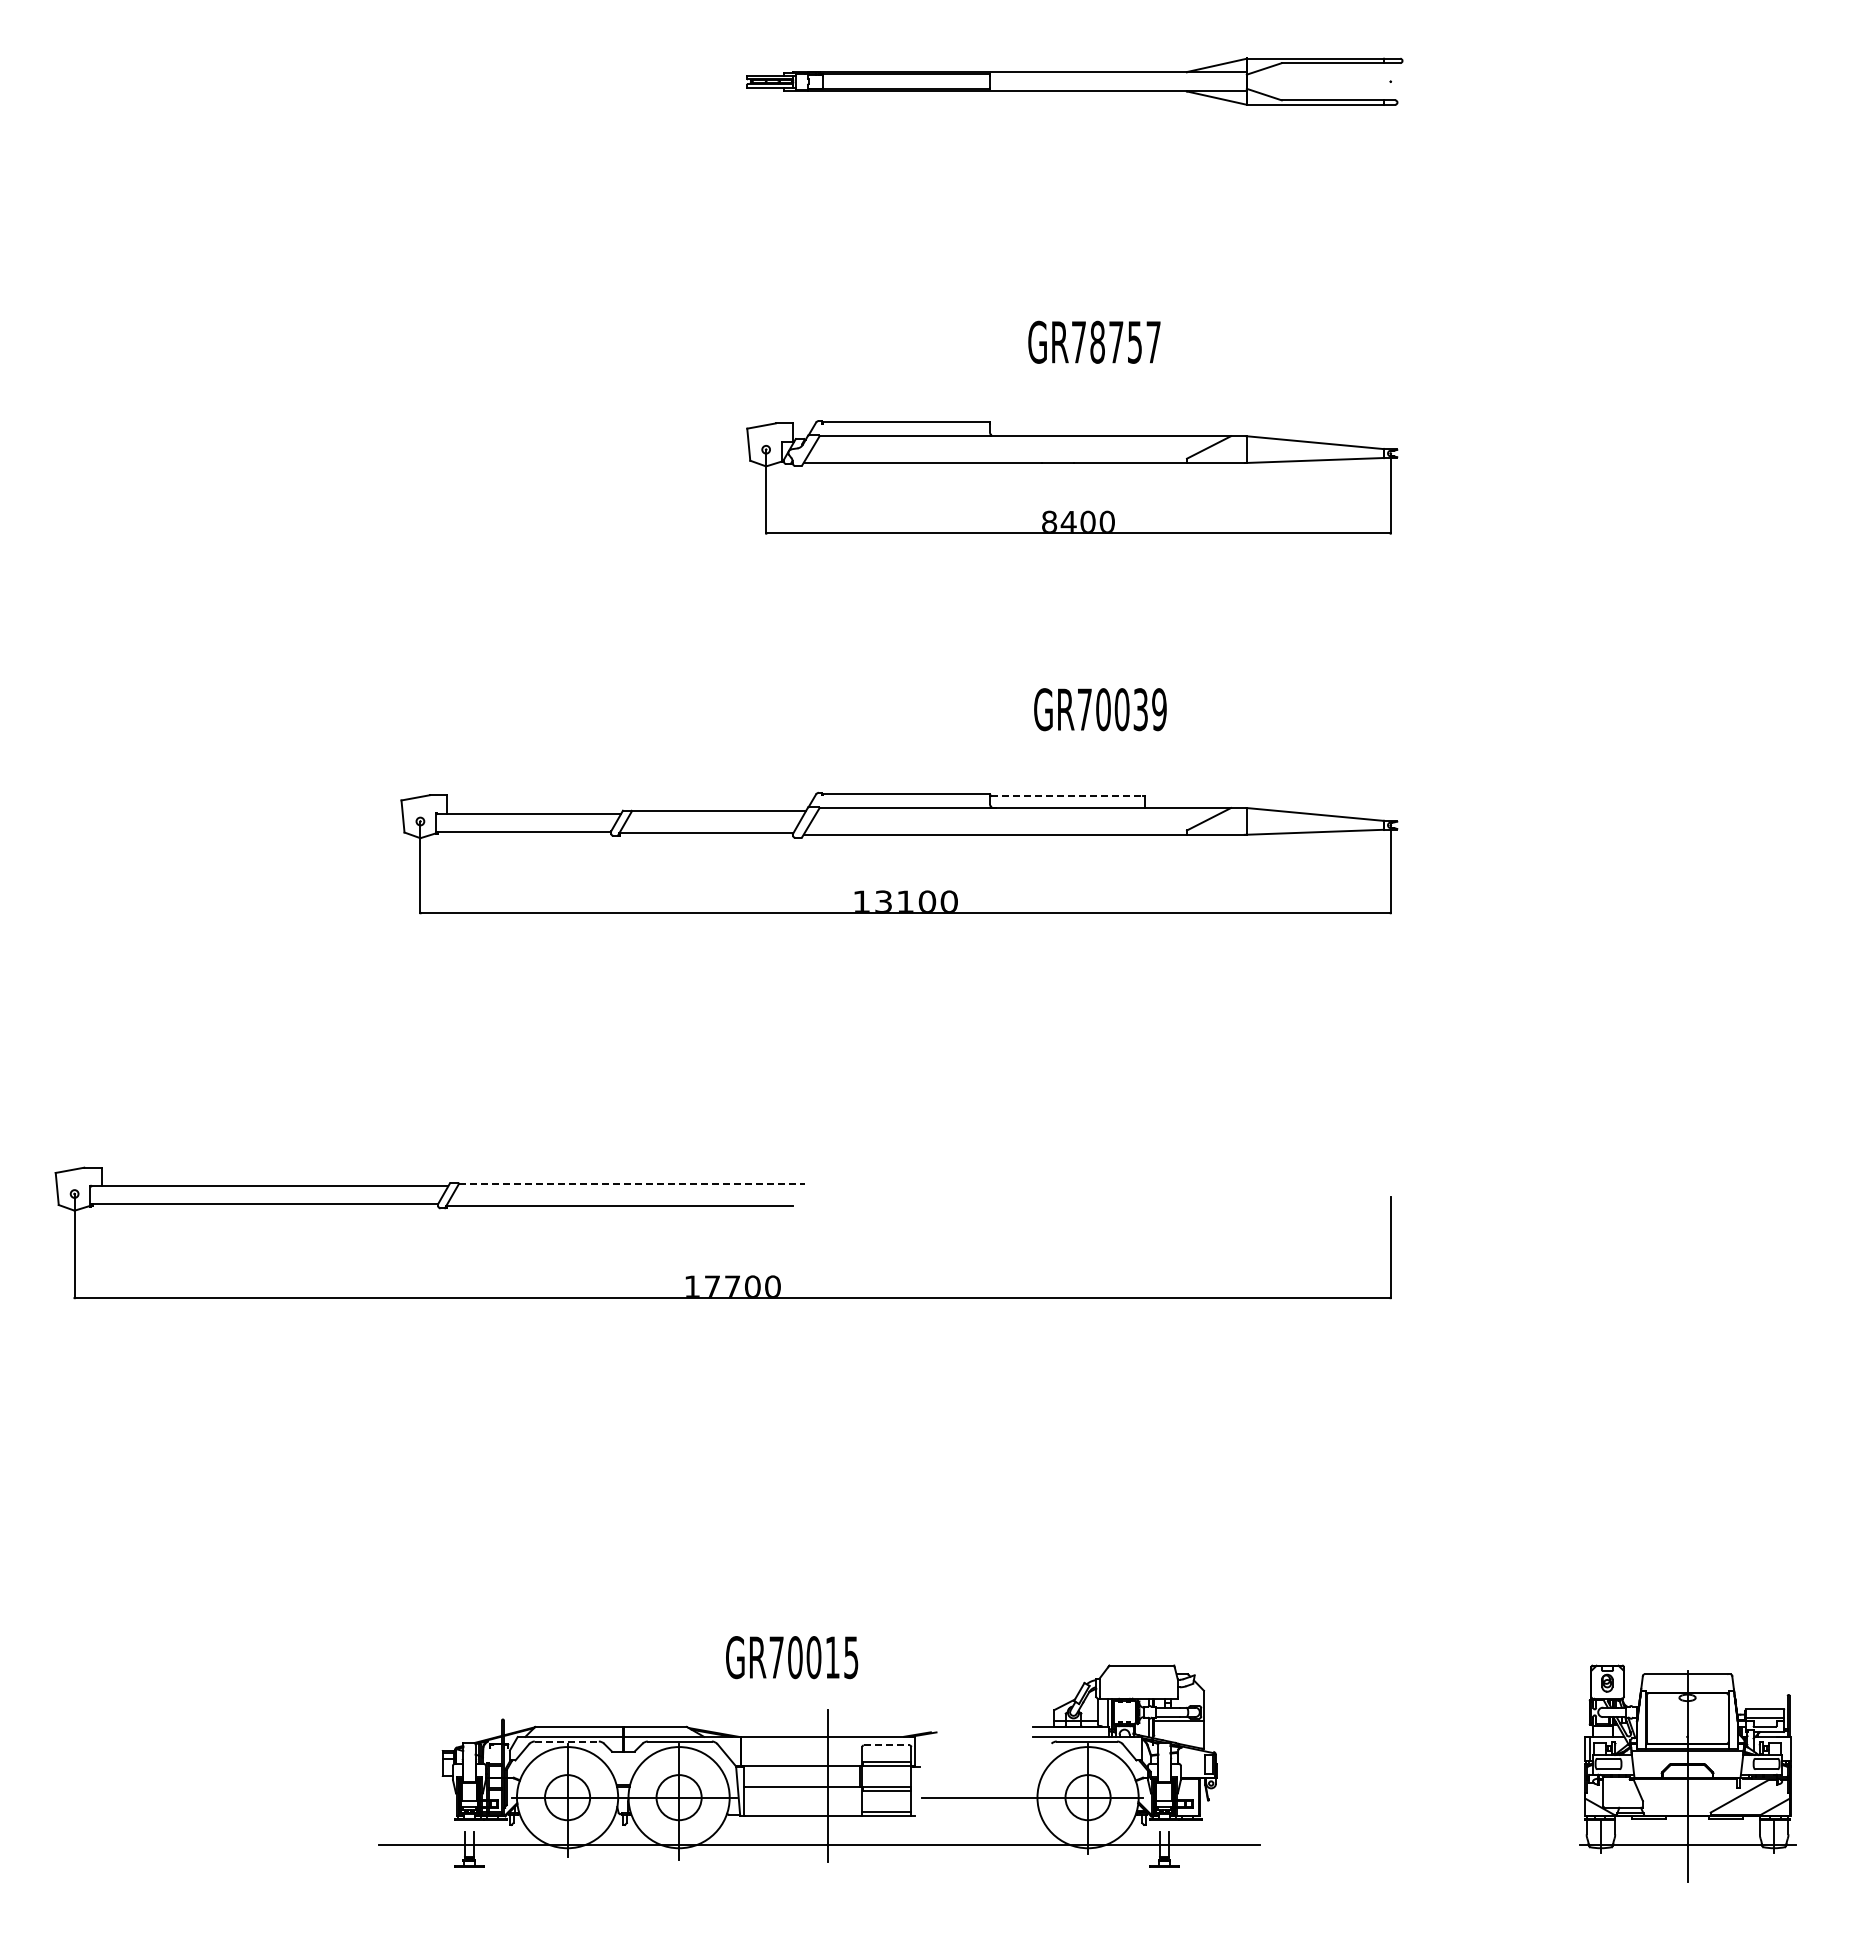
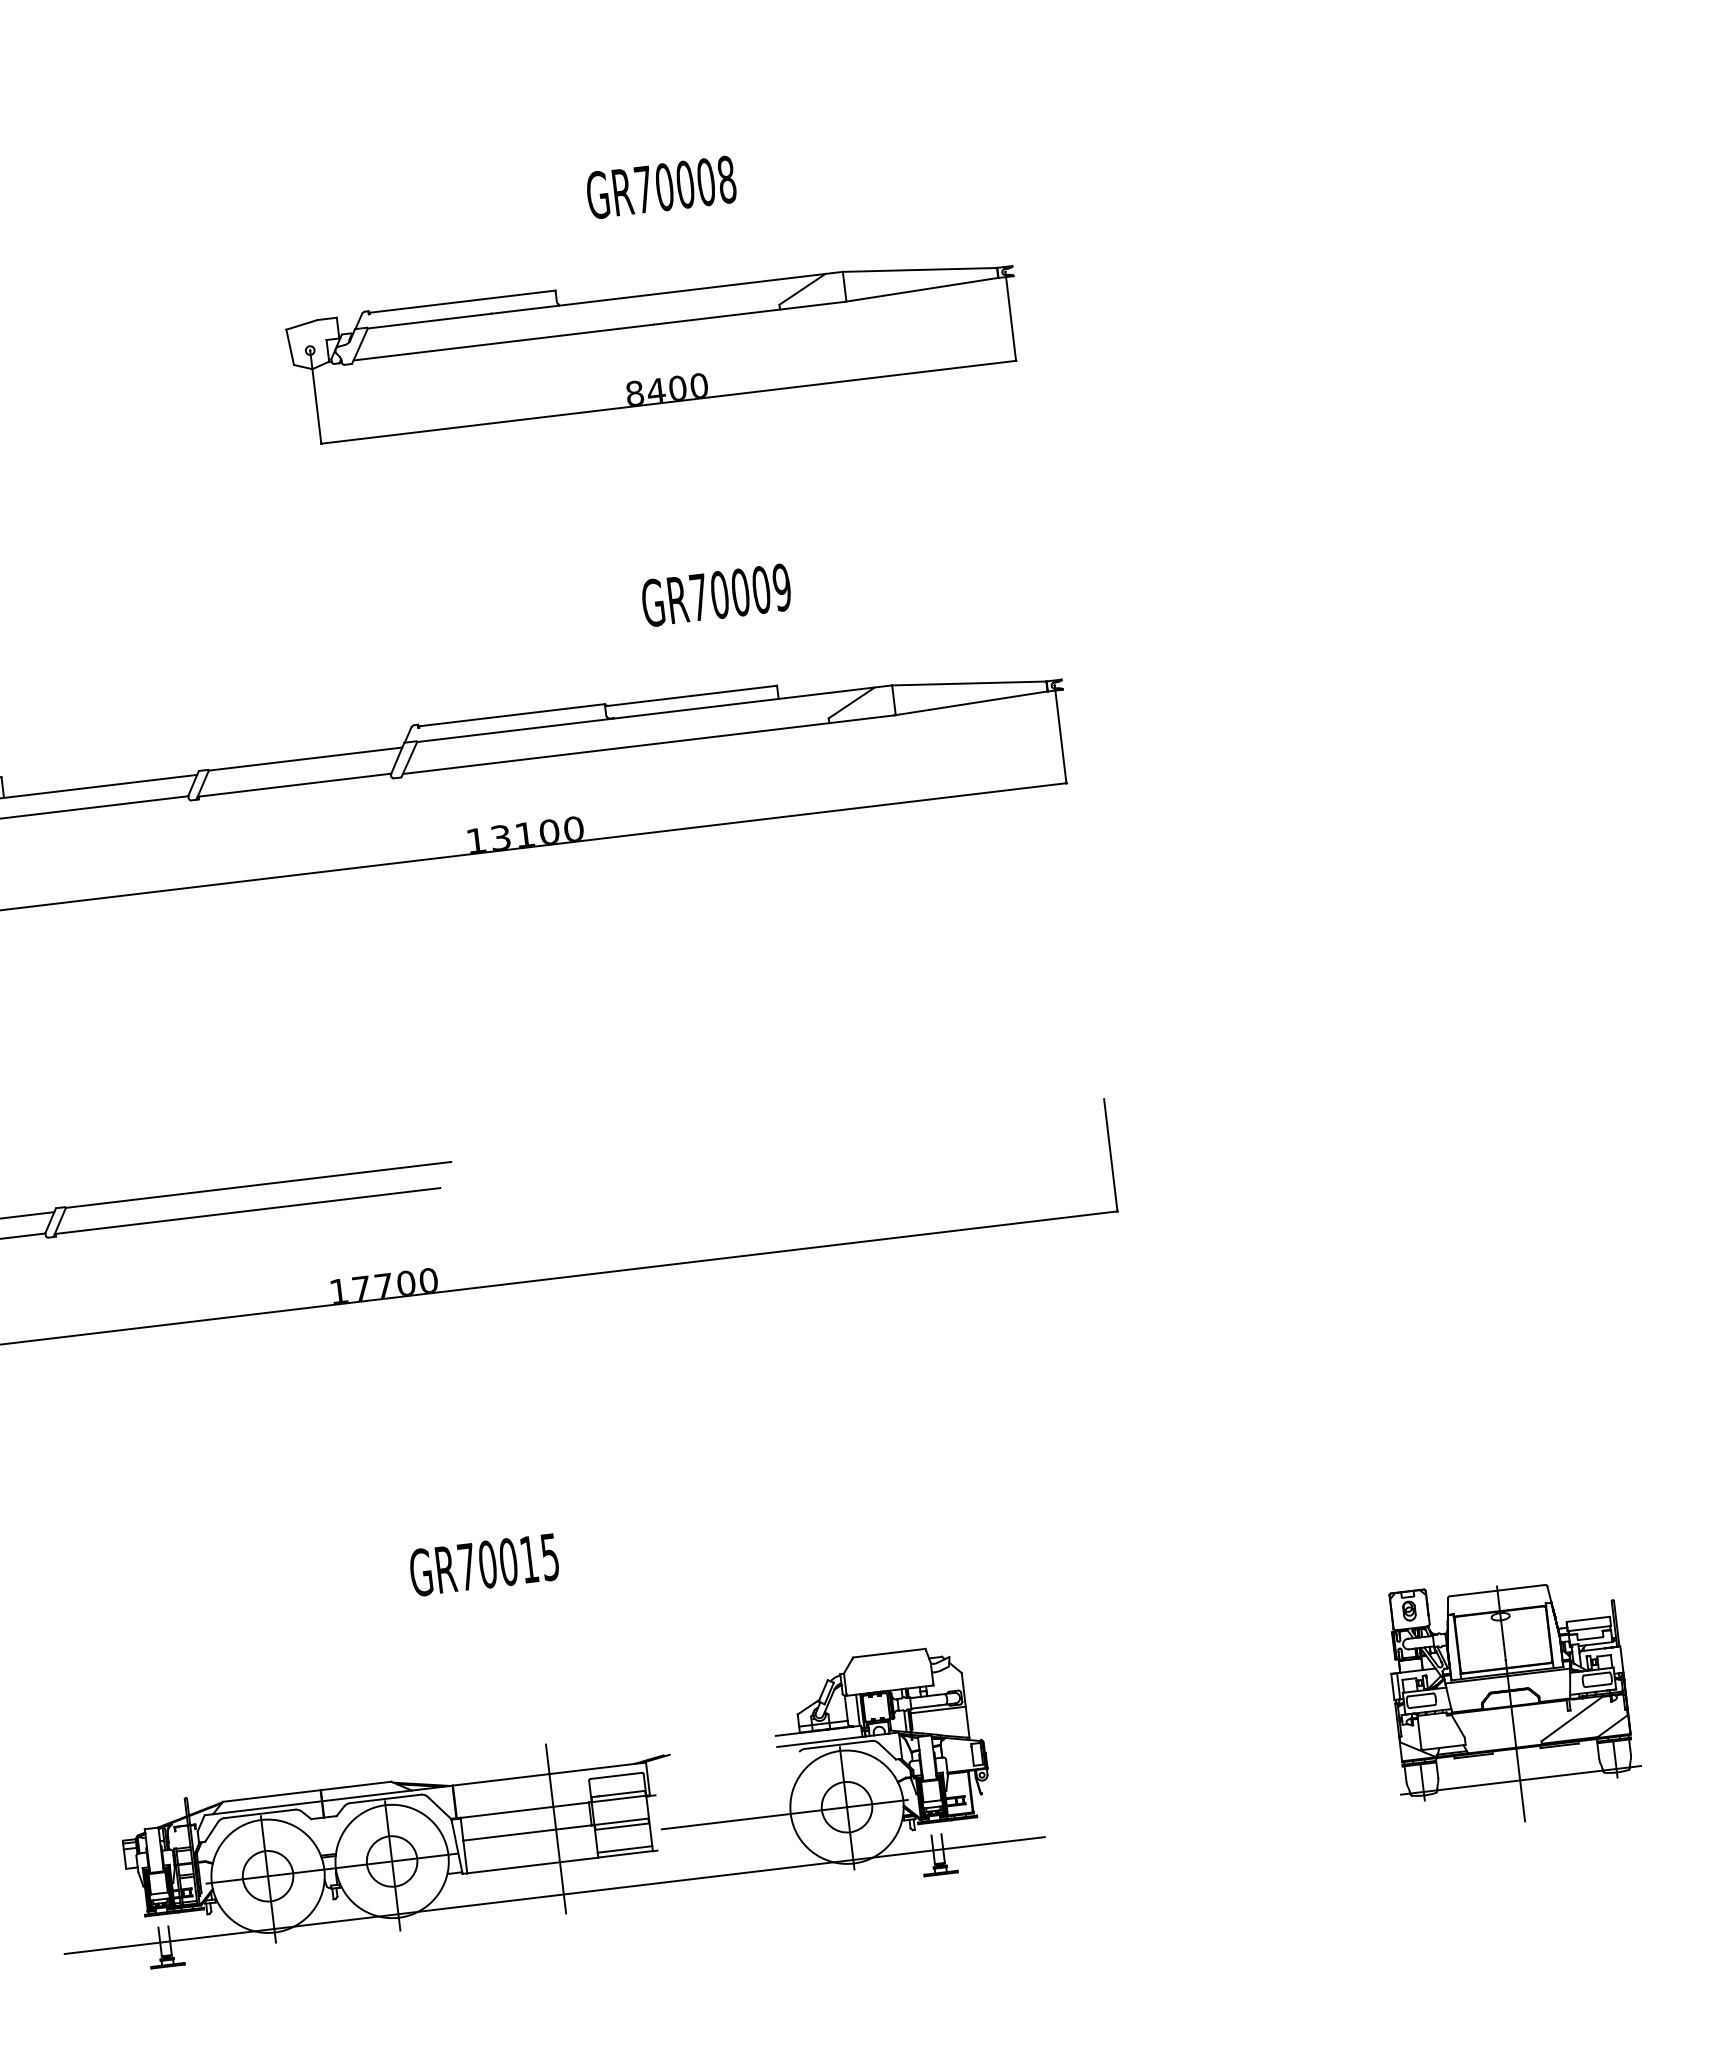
text: (1125, 341) -> (695, 182), GR78757 -> GR70008
text: (1140, 709) -> (761, 589), GR70039 -> GR70009
line: (1067, 796) -> (691, 696), dashed -> solid
line: (632, 1183) -> (258, 1184), dashed -> solid
text: (792, 1657) -> (484, 1564), moved
line: (567, 1741) -> (260, 1813), dashed -> solid
line: (887, 1745) -> (617, 1775), dashed -> solid

